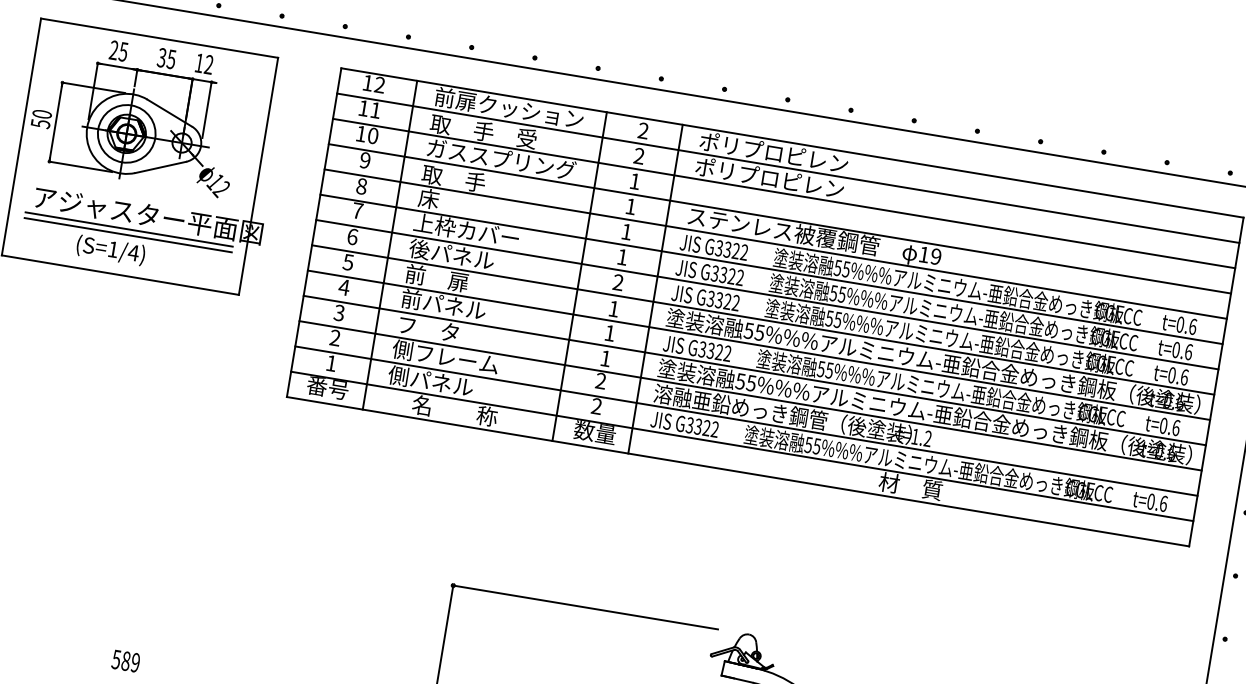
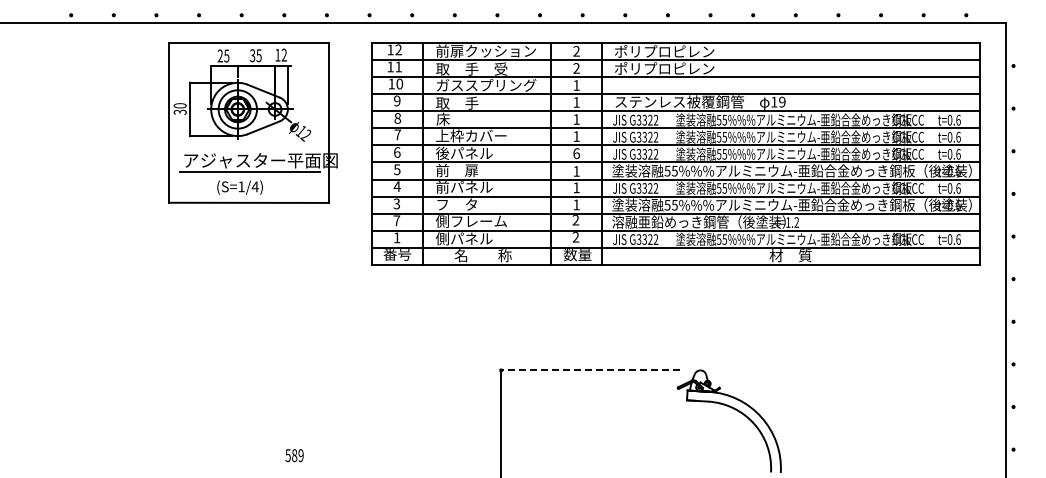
text: (39, 122) -> (179, 111), 50 -> 30
line: (127, 234) -> (249, 175), removed
text: (618, 282) -> (576, 153), 2 -> 6
text: (334, 337) -> (396, 220), 2 -> 7
line: (584, 607) -> (589, 370), solid -> dashed

